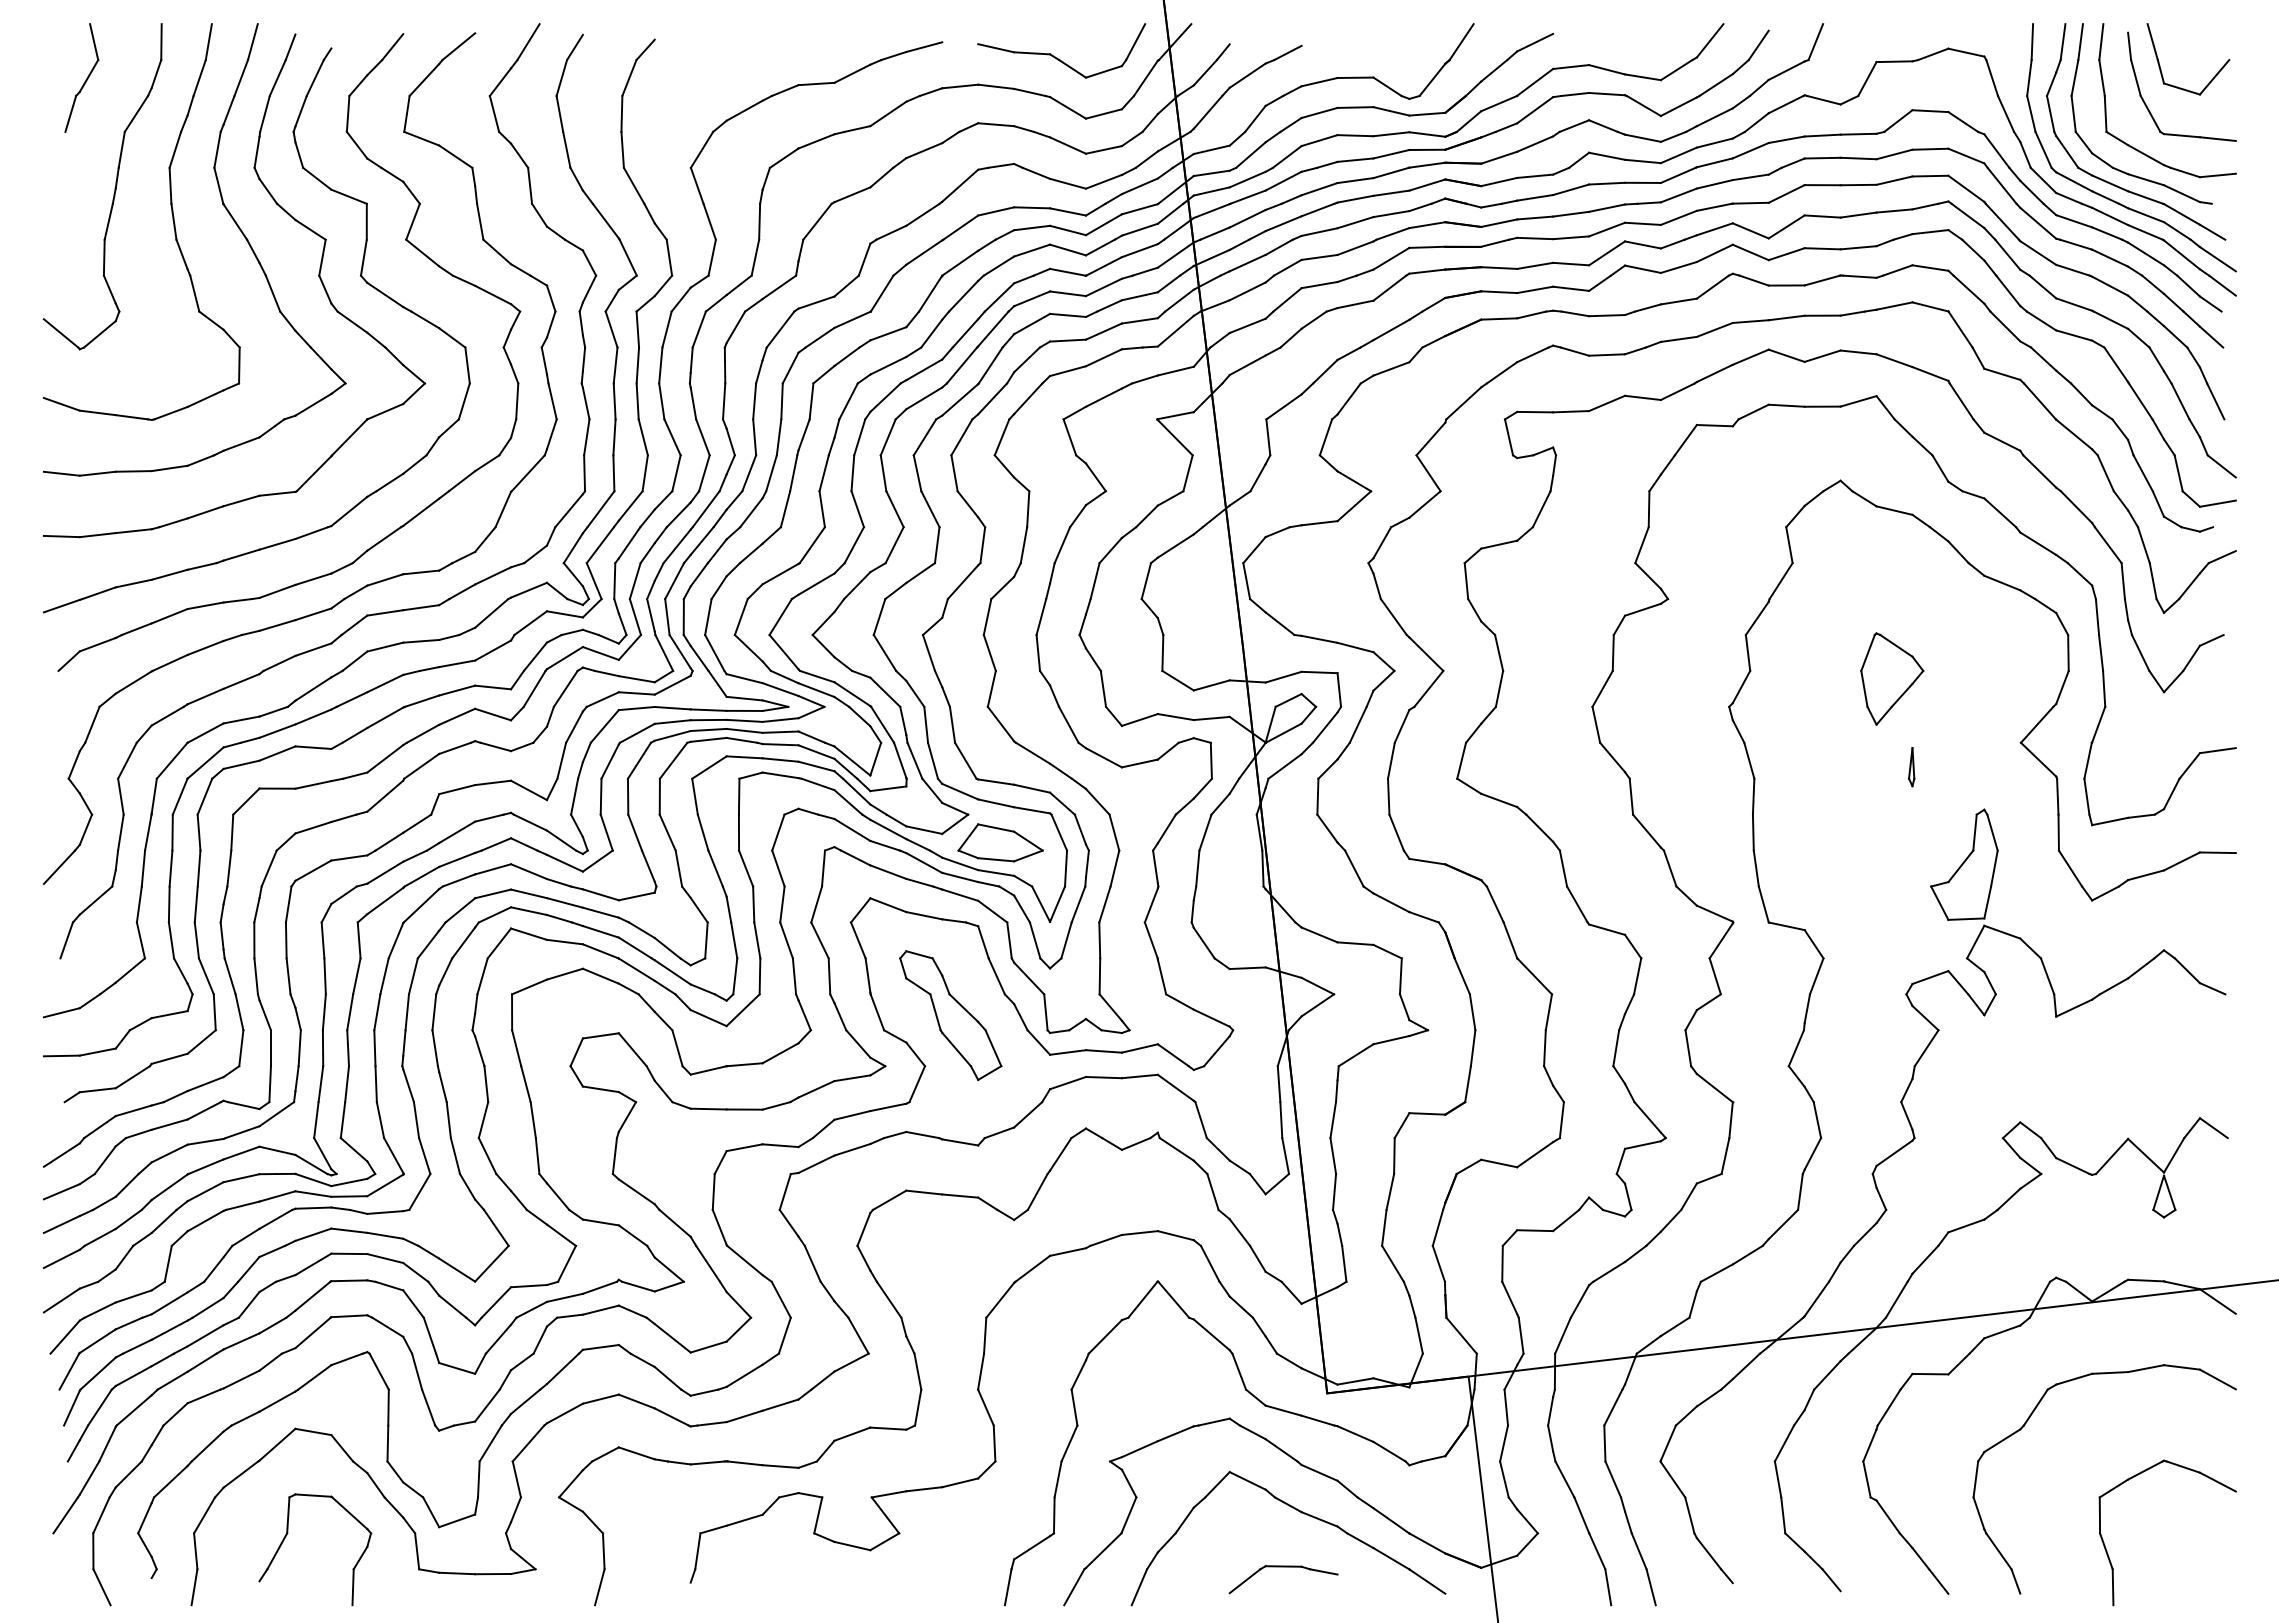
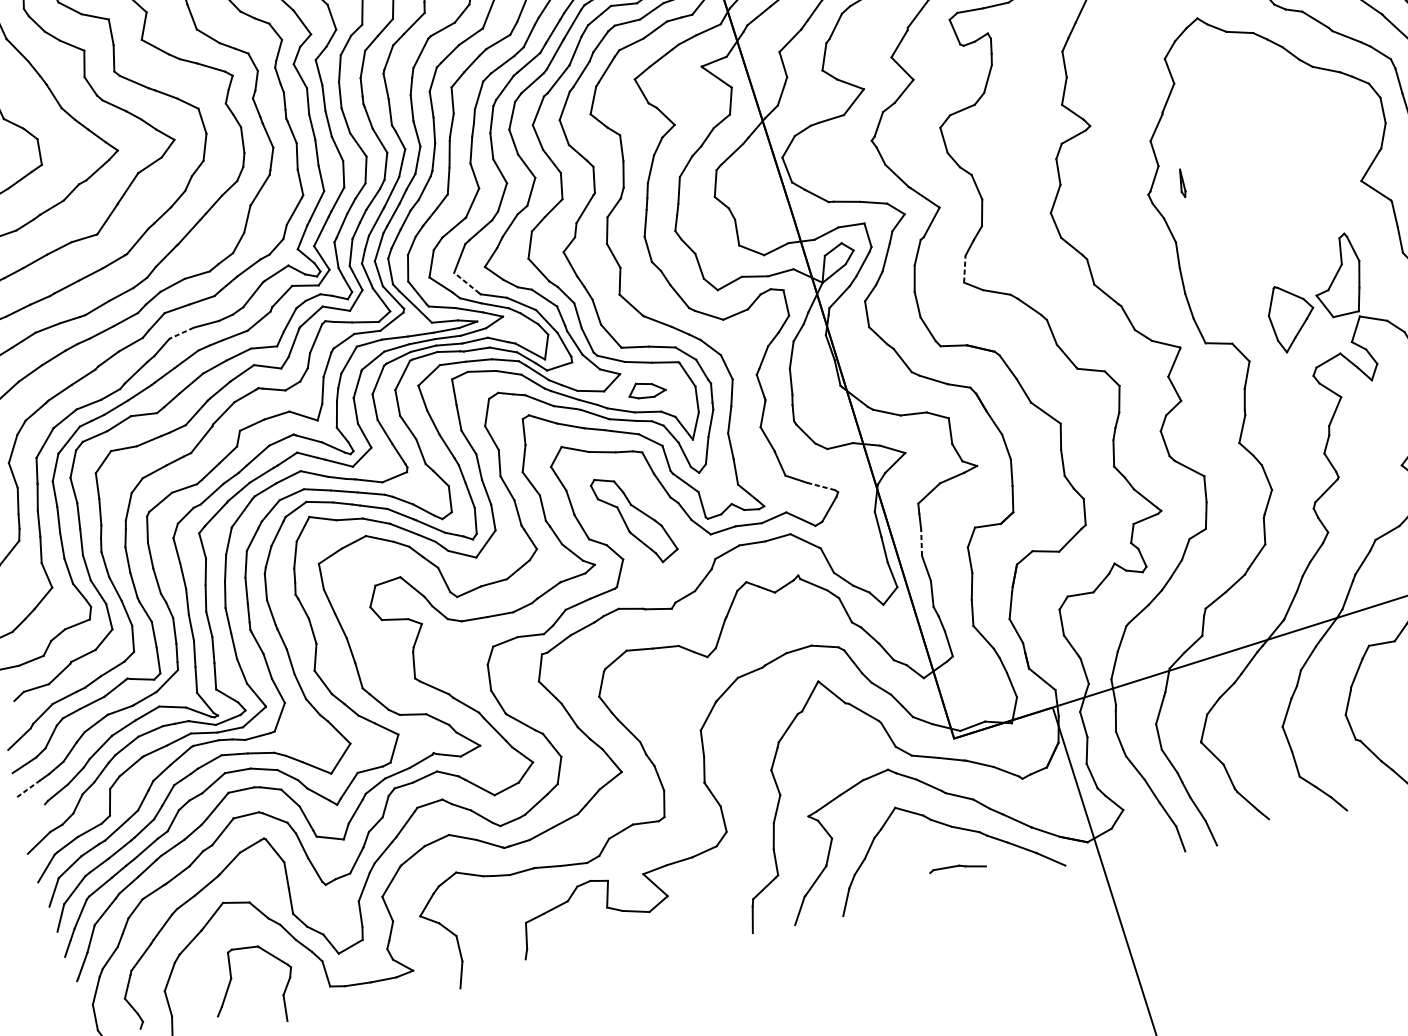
line: (385, 647) -> (181, 333), solid -> dashed
line: (783, 651) -> (466, 282), solid -> dashed
part: (1892, 678) -> (1292, 317), moved
line: (1461, 760) -> (964, 269), solid -> dashed
part: (1911, 767) -> (1181, 183), moved
part: (1000, 842) -> (646, 389), size x0.6
line: (1211, 1018) -> (821, 486), solid -> dashed
line: (1333, 1119) -> (921, 542), solid -> dashed
line: (61, 1224) -> (28, 788), solid -> dashed
line: (61, 1258) -> (33, 812), removed
line: (65, 1515) -> (70, 995), removed
line: (1244, 1581) -> (920, 883), removed

